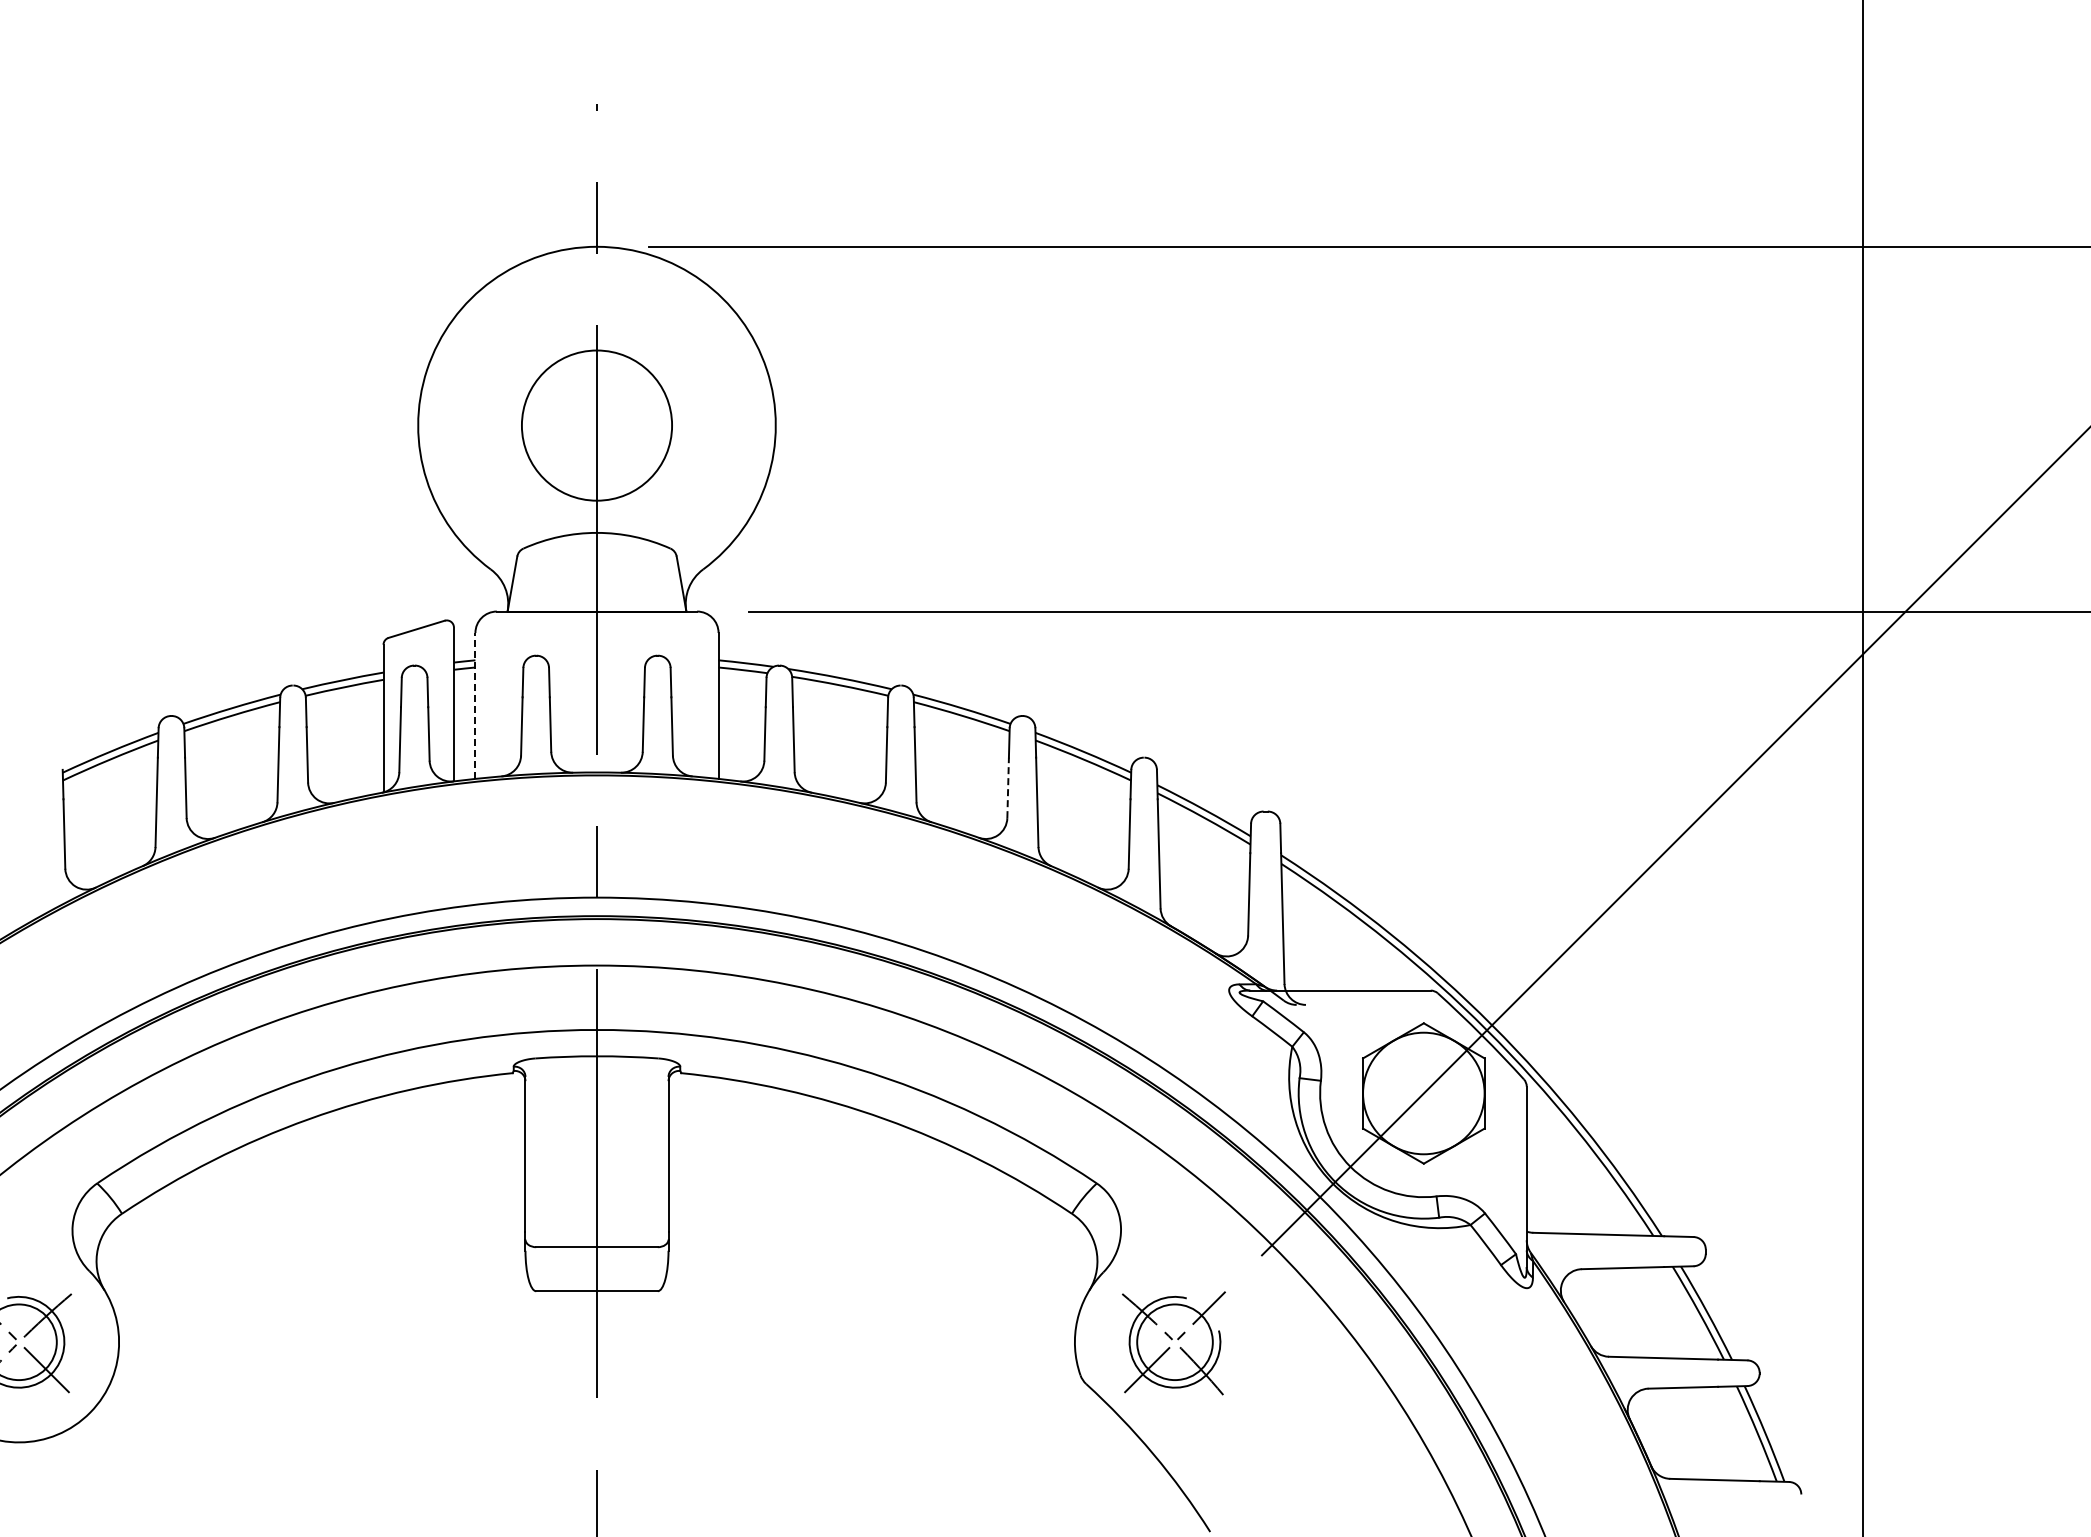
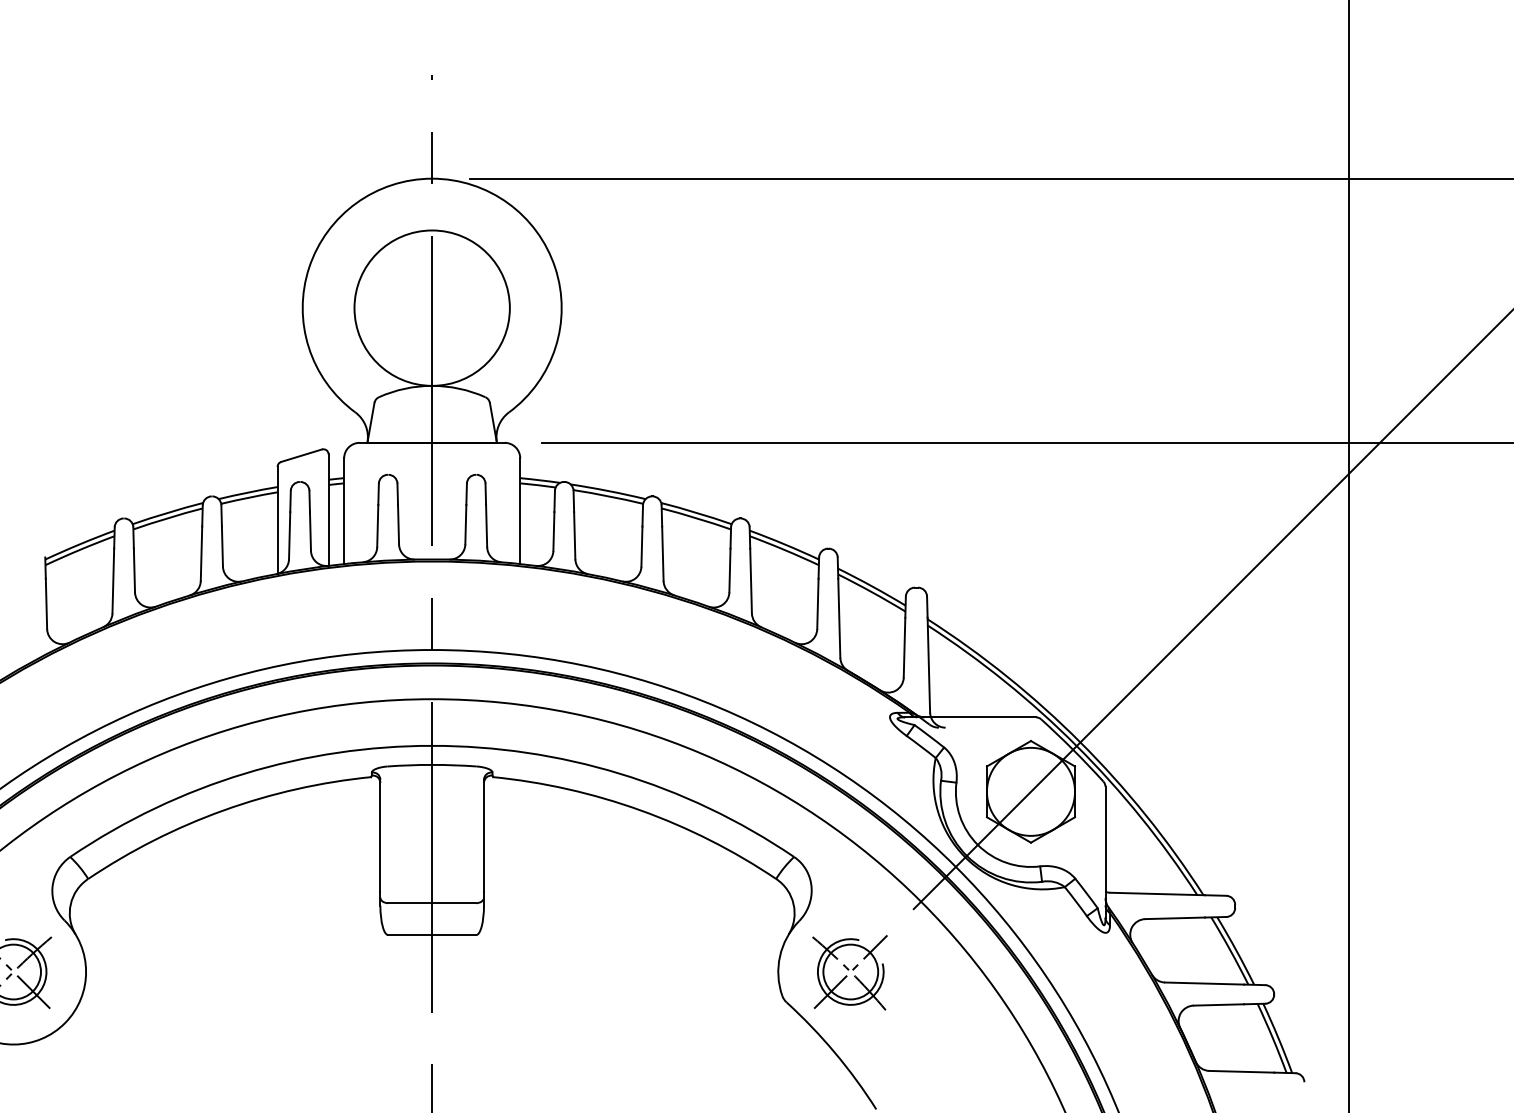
circle: (596, 425) -> (431, 308), size x1.43
line: (475, 705) -> (344, 510), dashed -> solid
line: (1008, 787) -> (730, 570), dashed -> solid

